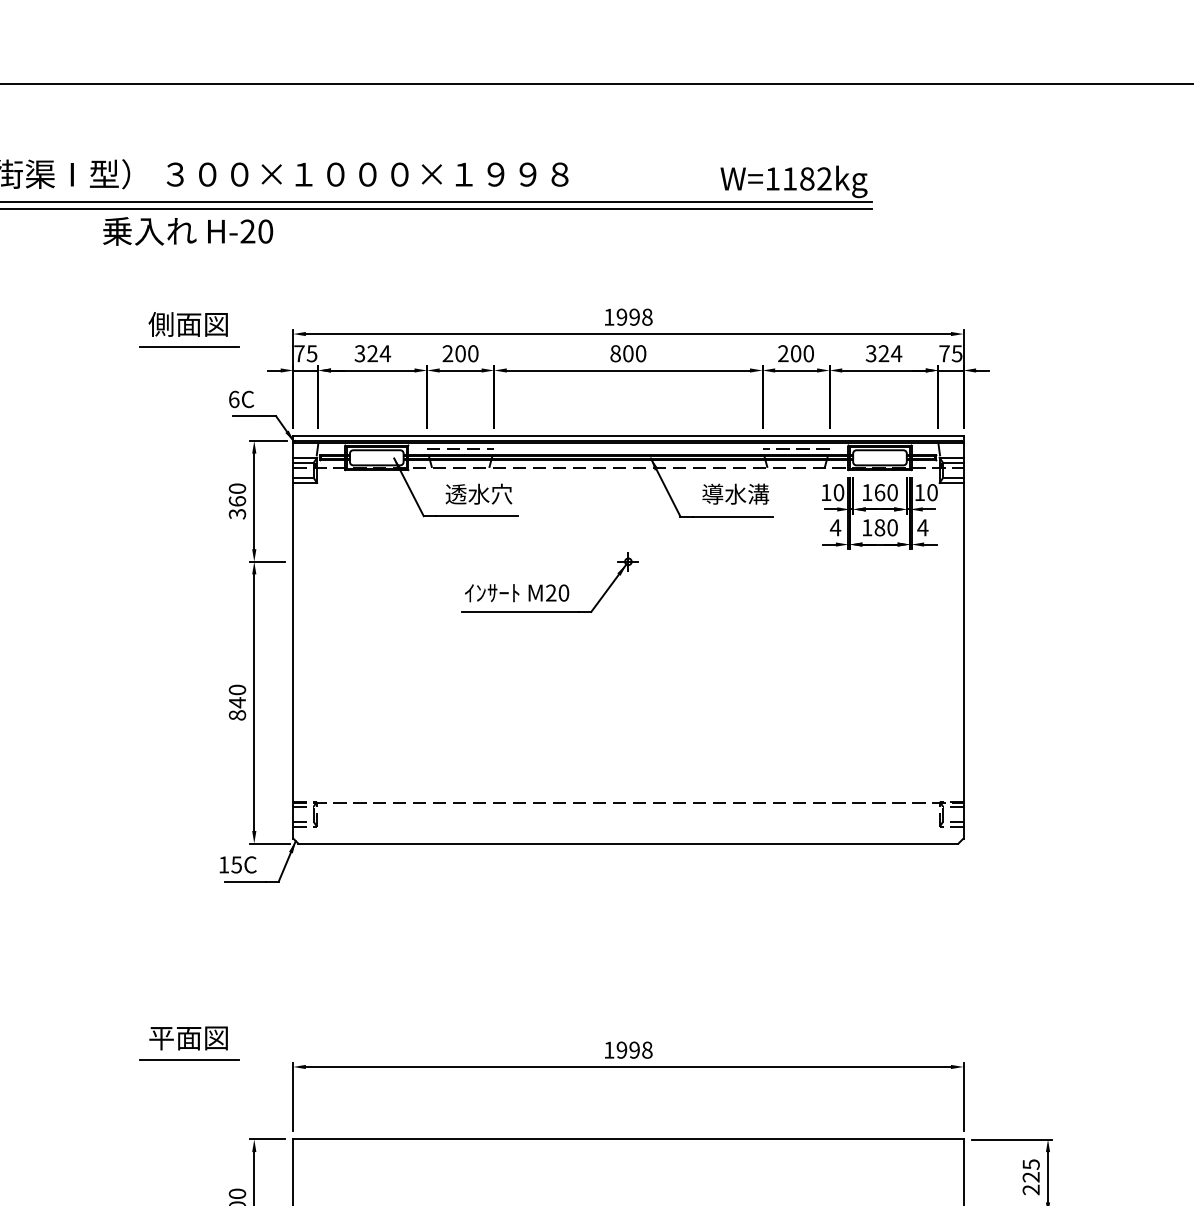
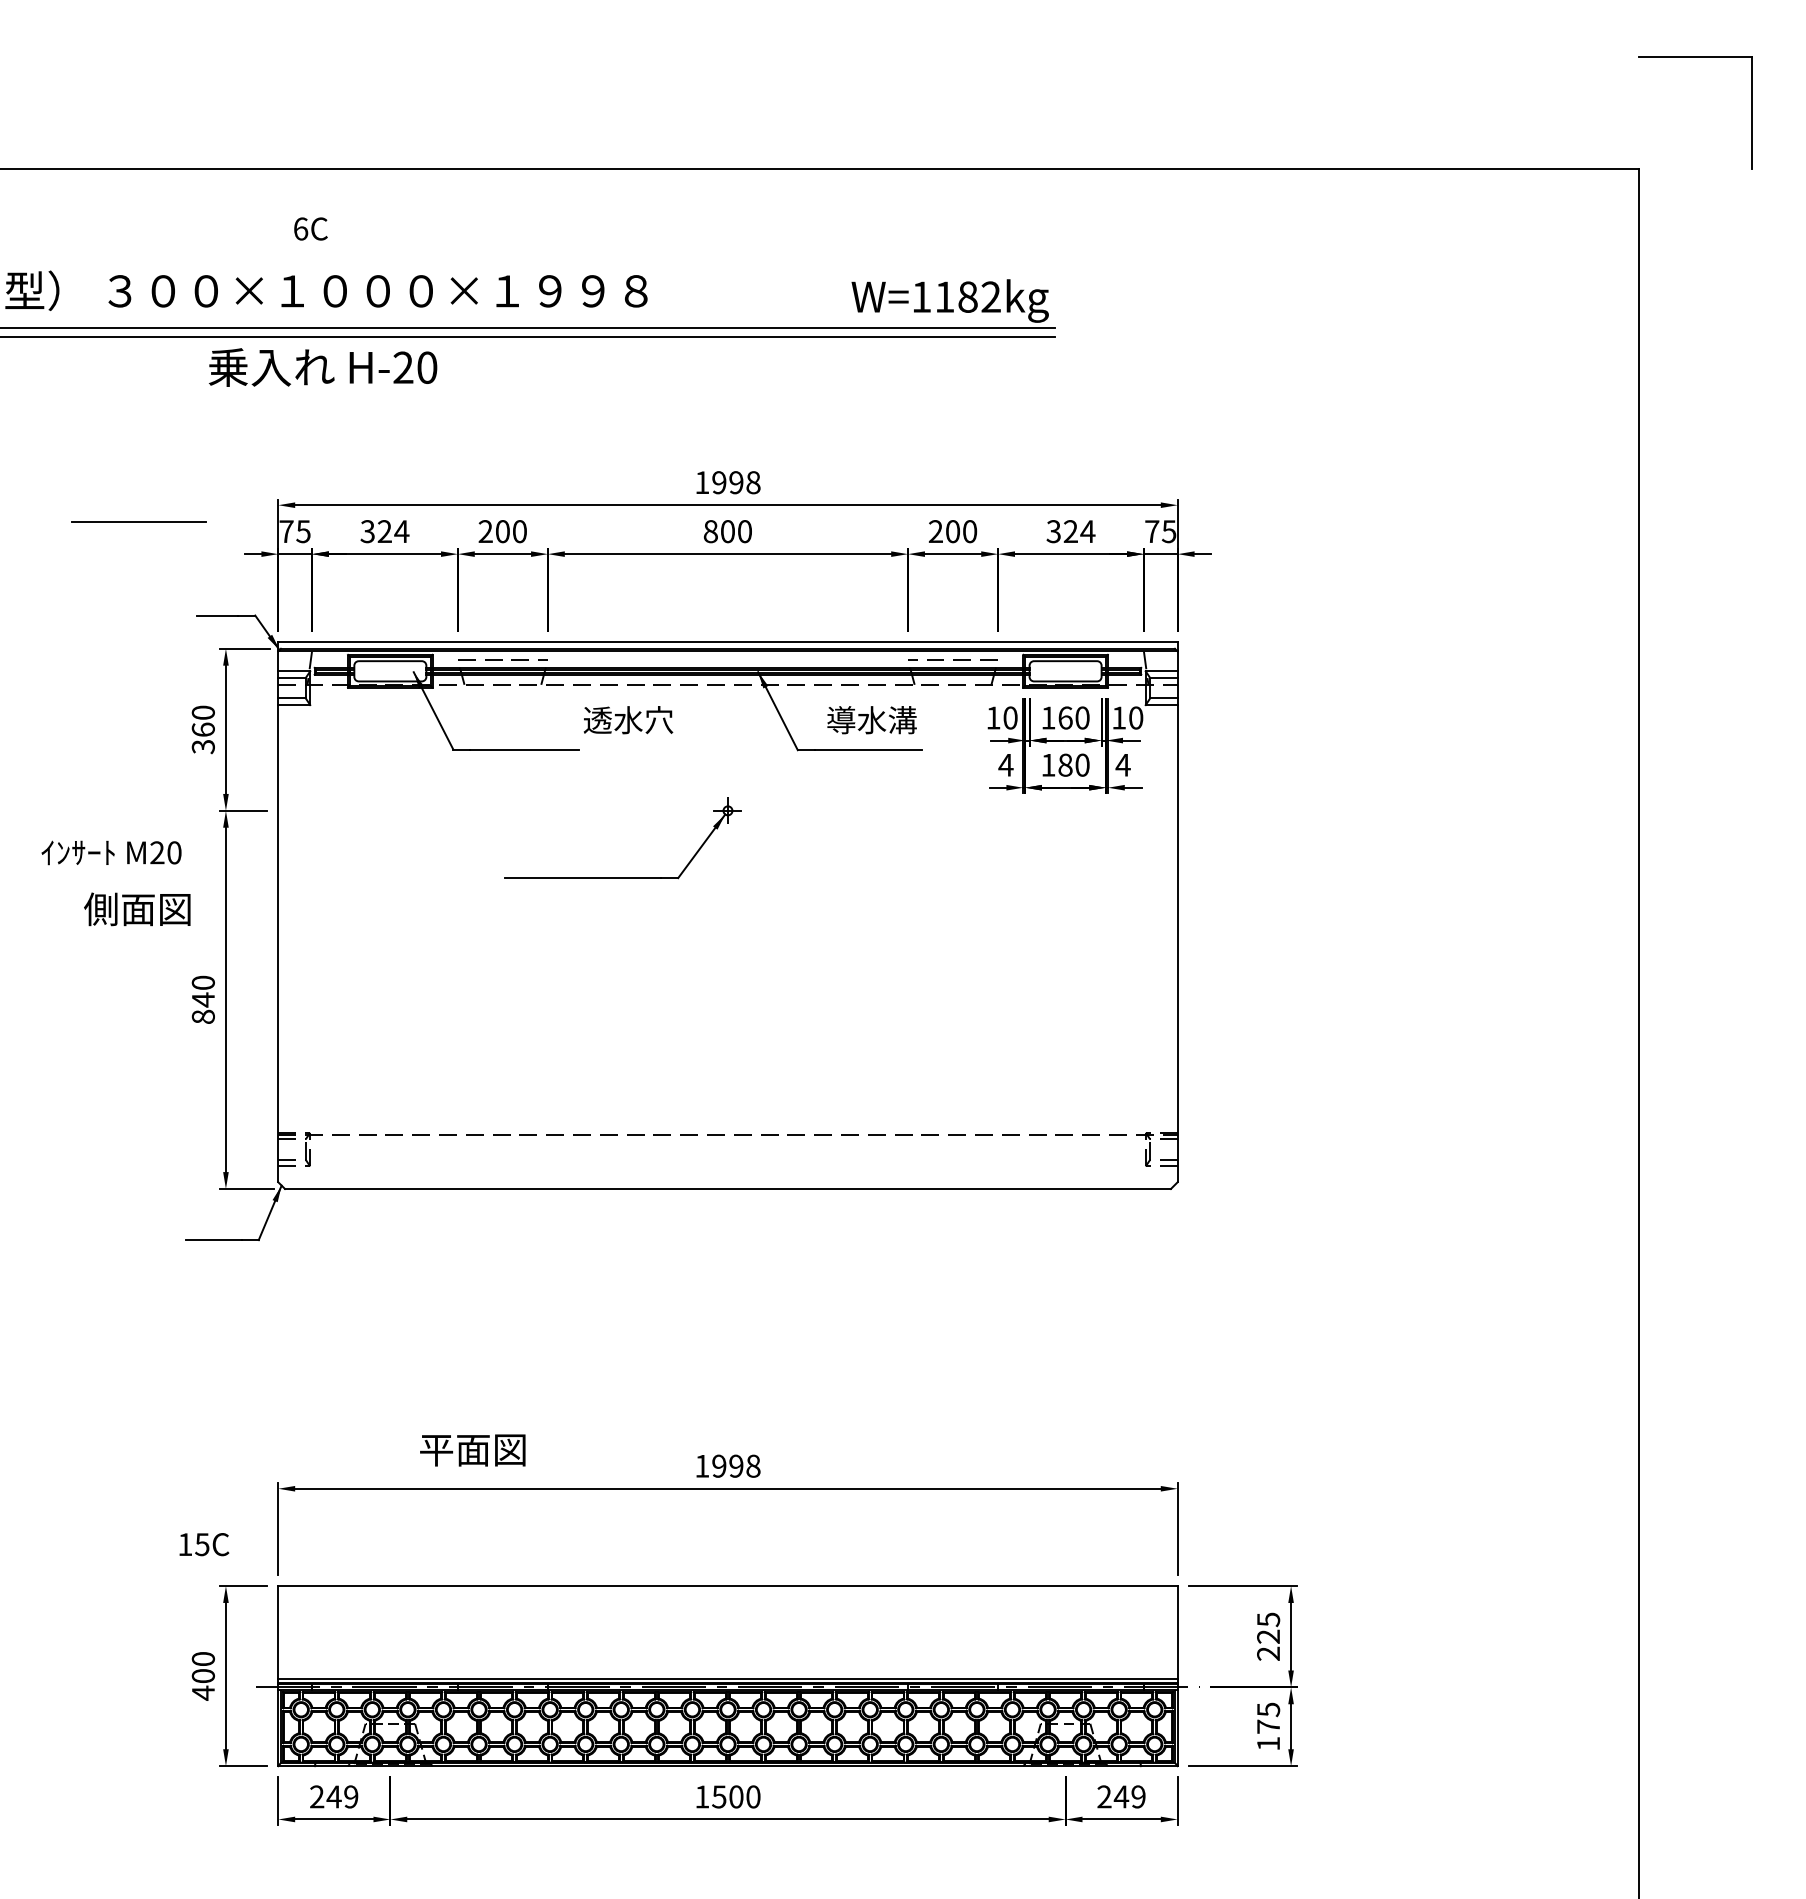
text: (188, 231) -> (323, 367), moved
text: (188, 324) -> (137, 909), moved
text: (241, 399) -> (310, 228), moved
text: (478, 494) -> (628, 720), moved
text: (517, 592) -> (111, 852), moved
text: (238, 864) -> (204, 1544), moved
text: (188, 1038) -> (472, 1450), moved
line: (189, 1060) -> (138, 1479), removed

